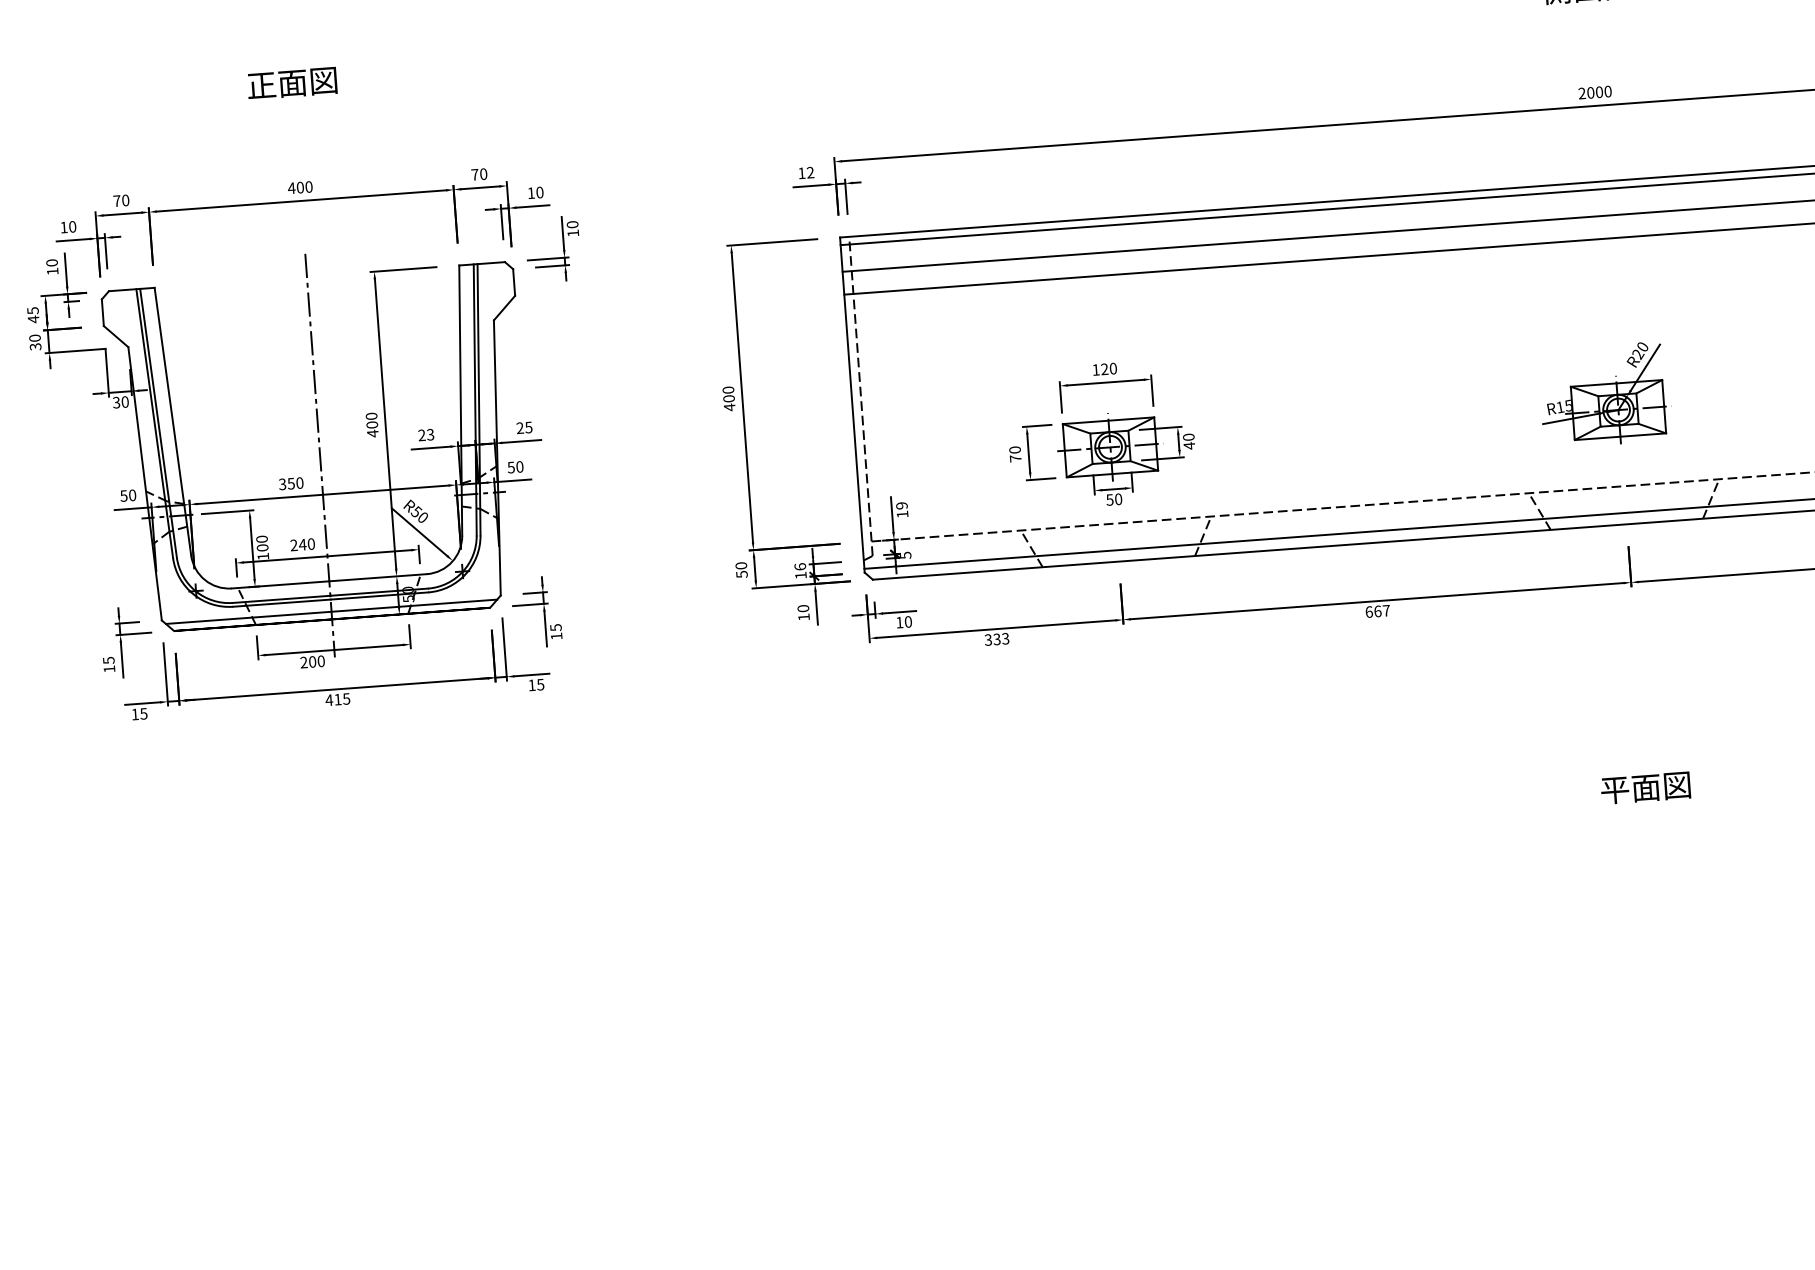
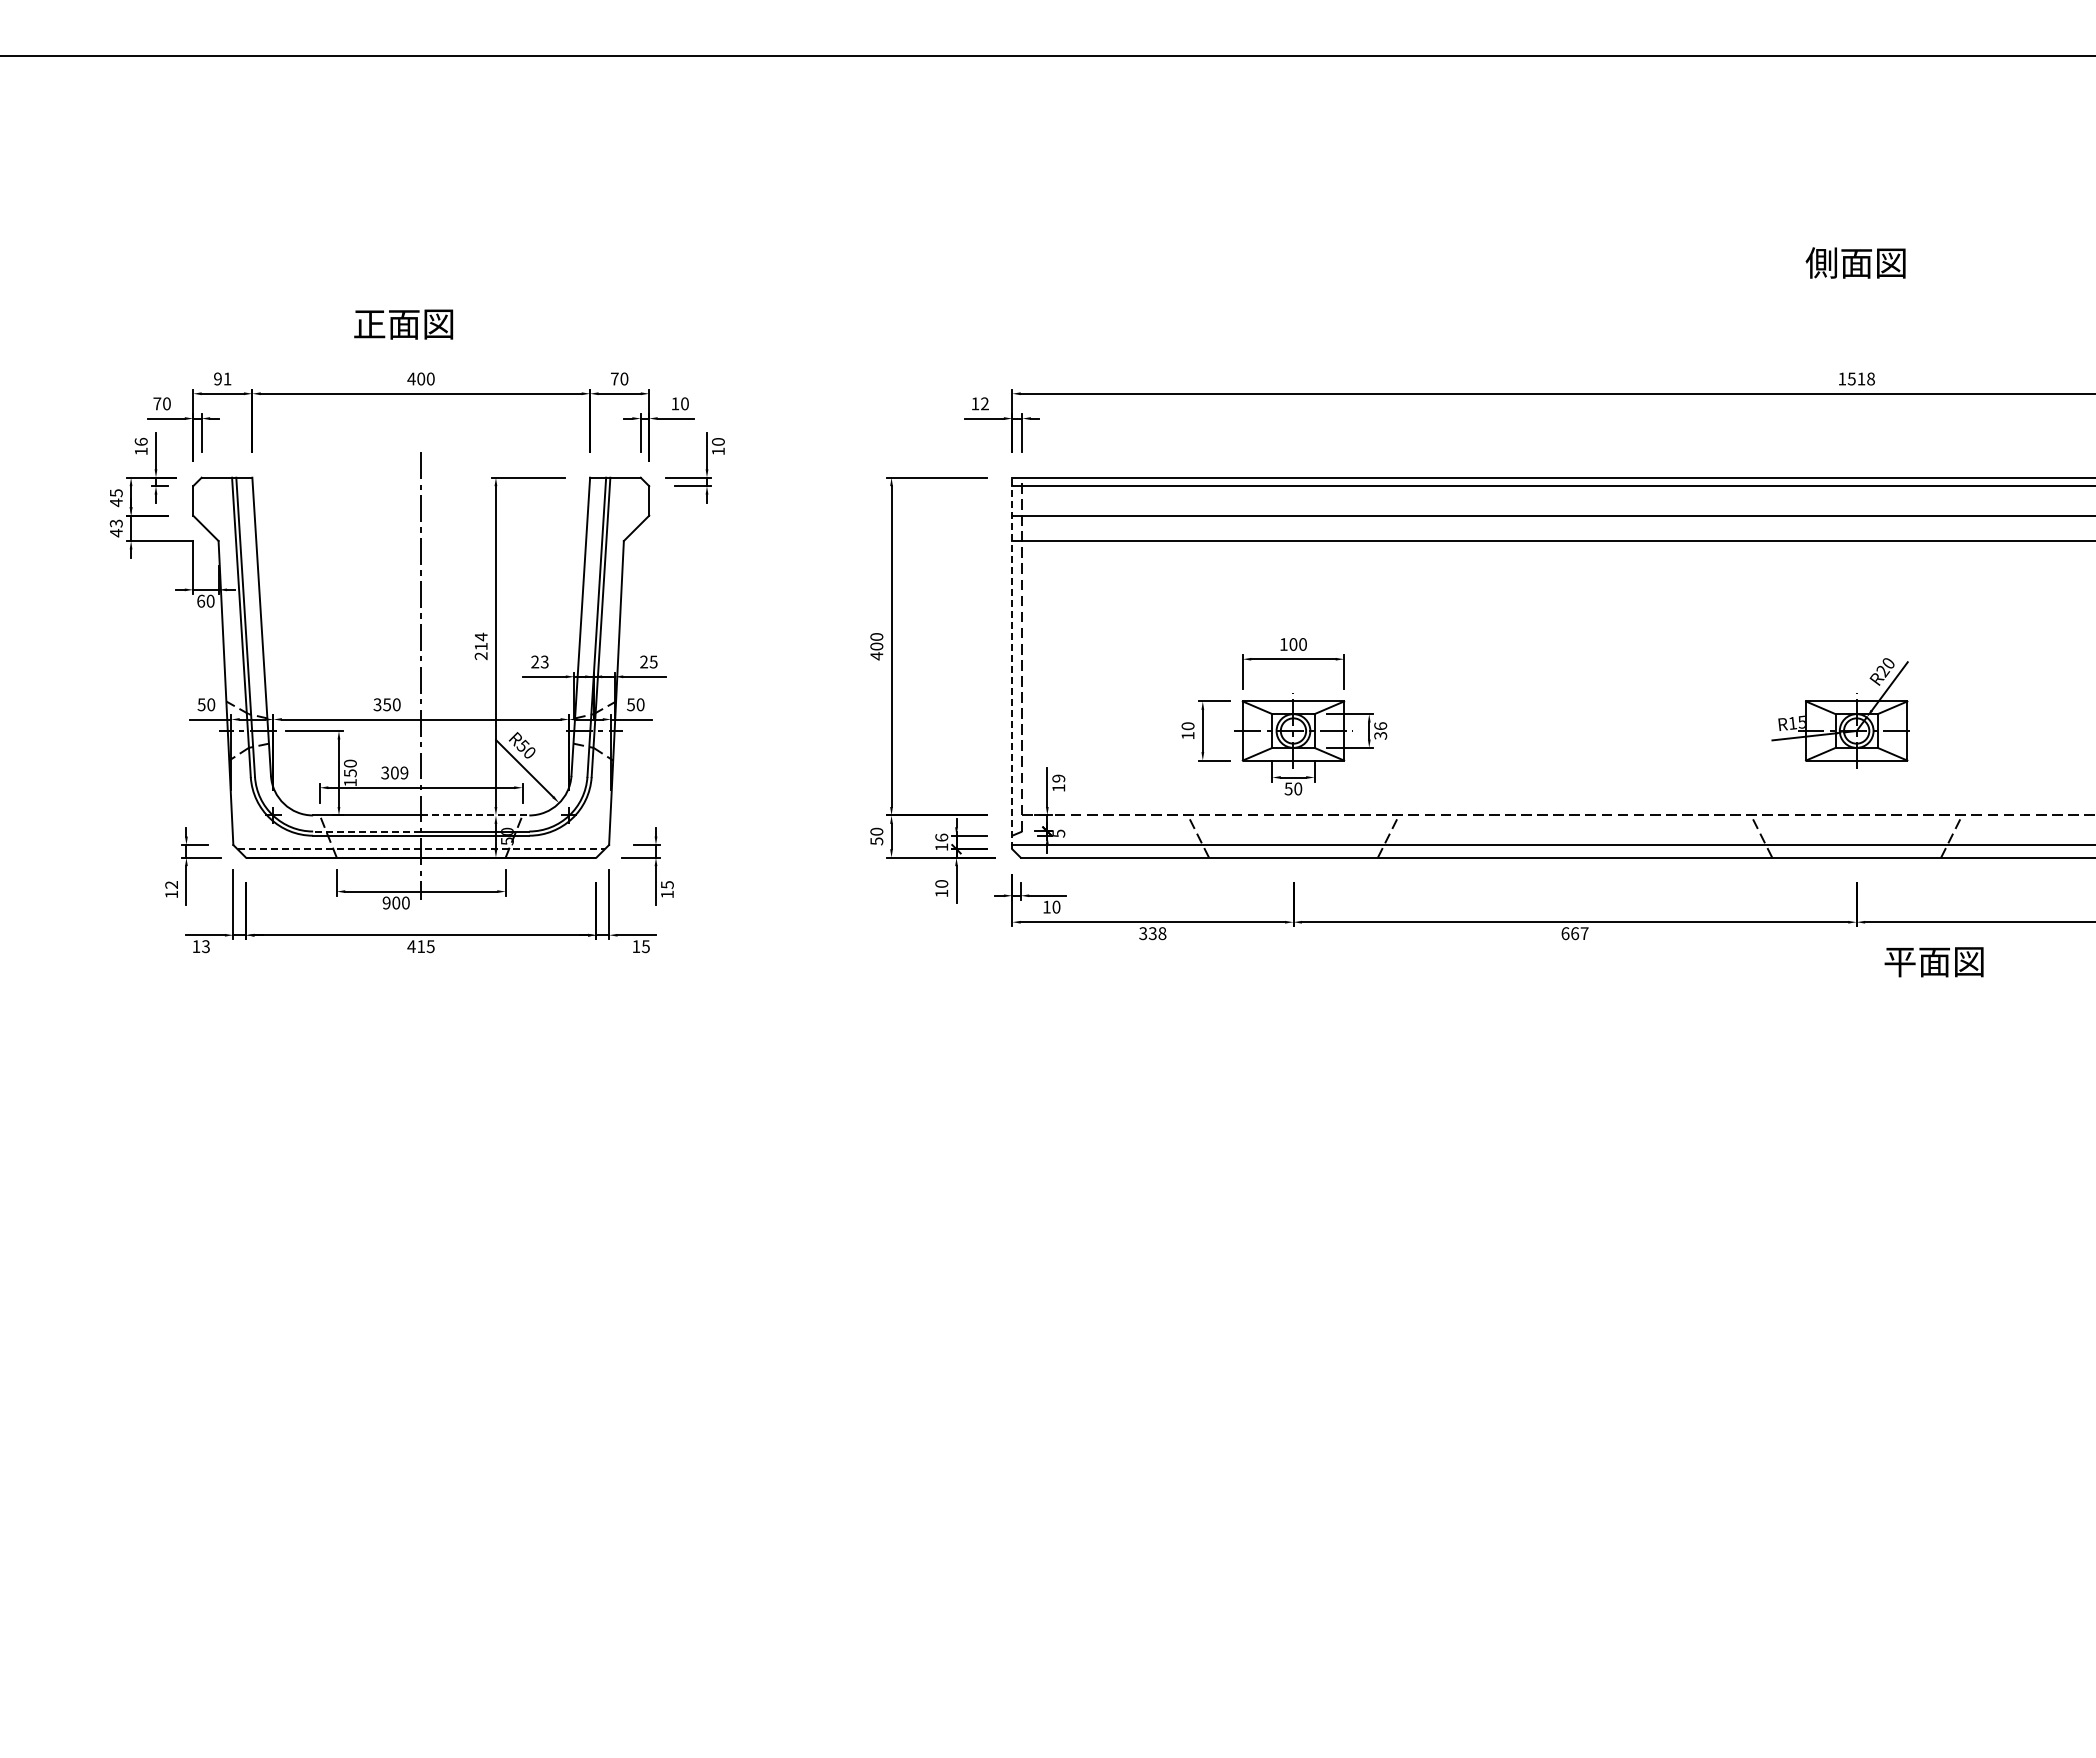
text: (292, 83) -> (403, 324), moved
text: (1594, 92) -> (1856, 378), 2000 -> 1518
text: (121, 200) -> (222, 378), 70 -> 91
text: (64, 227) -> (157, 403), 10 -> 70
text: (51, 262) -> (140, 441), 10 -> 16
text: (34, 342) -> (115, 528), 30 -> 43
text: (1104, 369) -> (1293, 644), 120 -> 100
text: (116, 401) -> (201, 600), 30 -> 60
line: (852, 405) -> (1012, 663), solid -> dashed
text: (371, 424) -> (480, 646), 400 -> 214
text: (1189, 442) -> (1380, 731), 40 -> 36
text: (1015, 458) -> (1187, 735), 70 -> 10
text: (302, 544) -> (394, 772), 240 -> 309
text: (262, 548) -> (350, 773), 100 -> 150
line: (378, 577) -> (475, 815), solid -> dashed
line: (281, 599) -> (366, 831), solid -> dashed
line: (331, 611) -> (421, 849), solid -> dashed
text: (1005, 638) -> (1162, 933), 333 -> 338
text: (108, 661) -> (171, 885), 15 -> 12
text: (303, 663) -> (386, 903), 200 -> 900
text: (143, 713) -> (205, 946), 15 -> 13
text: (1645, 788) -> (1933, 962), moved

